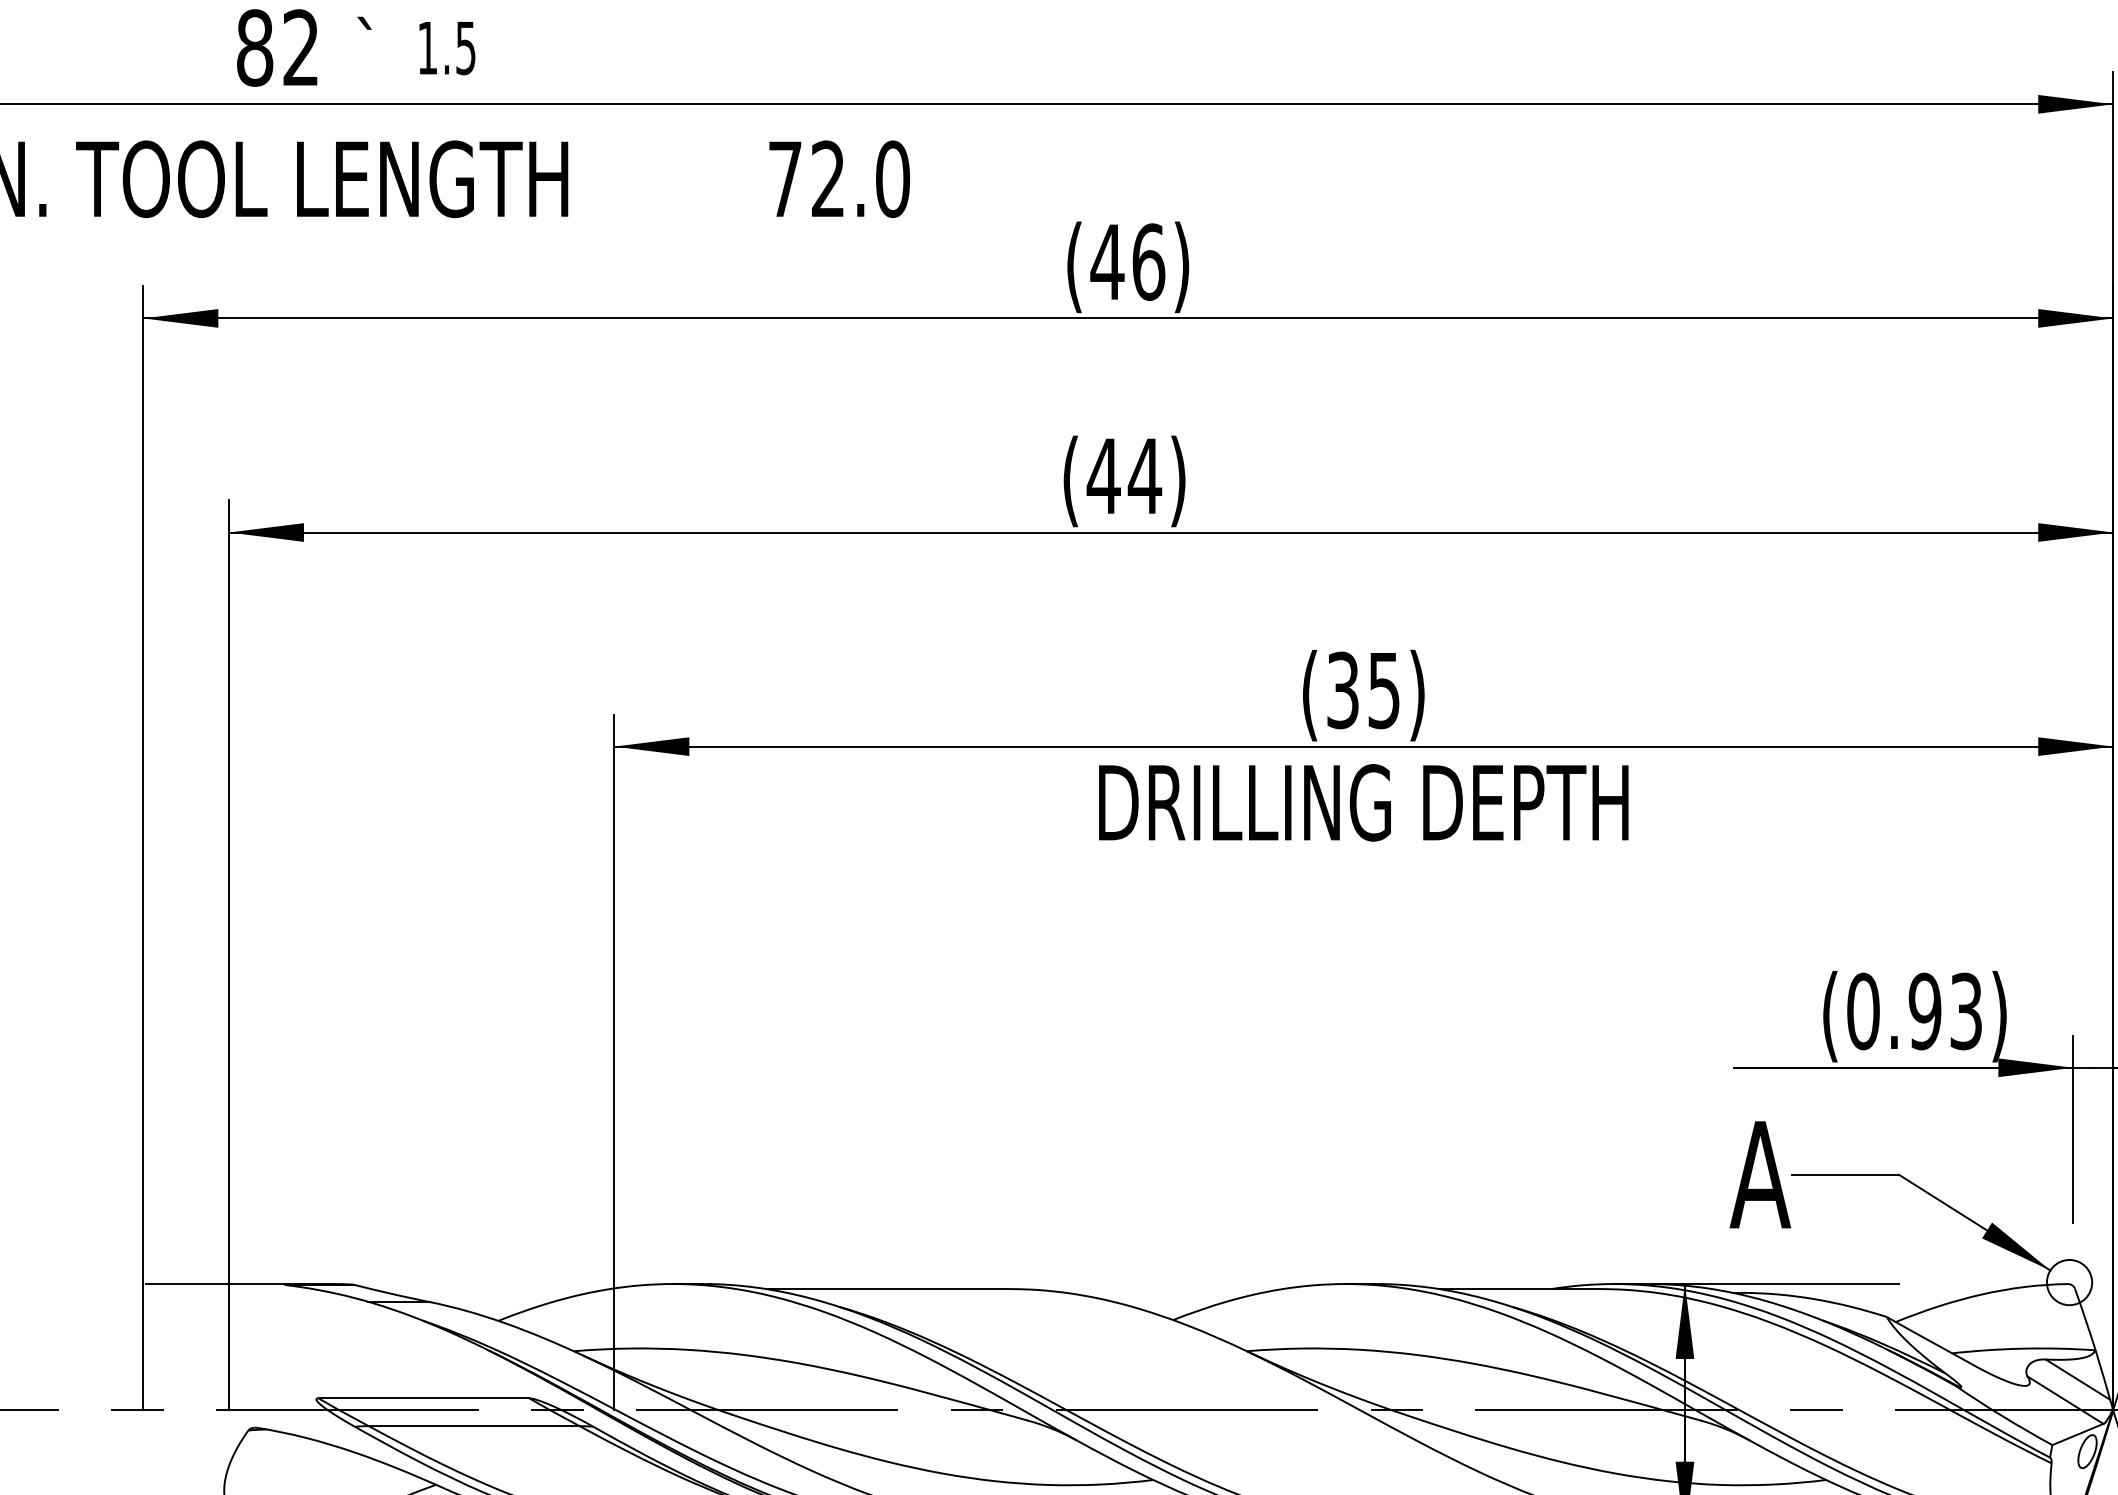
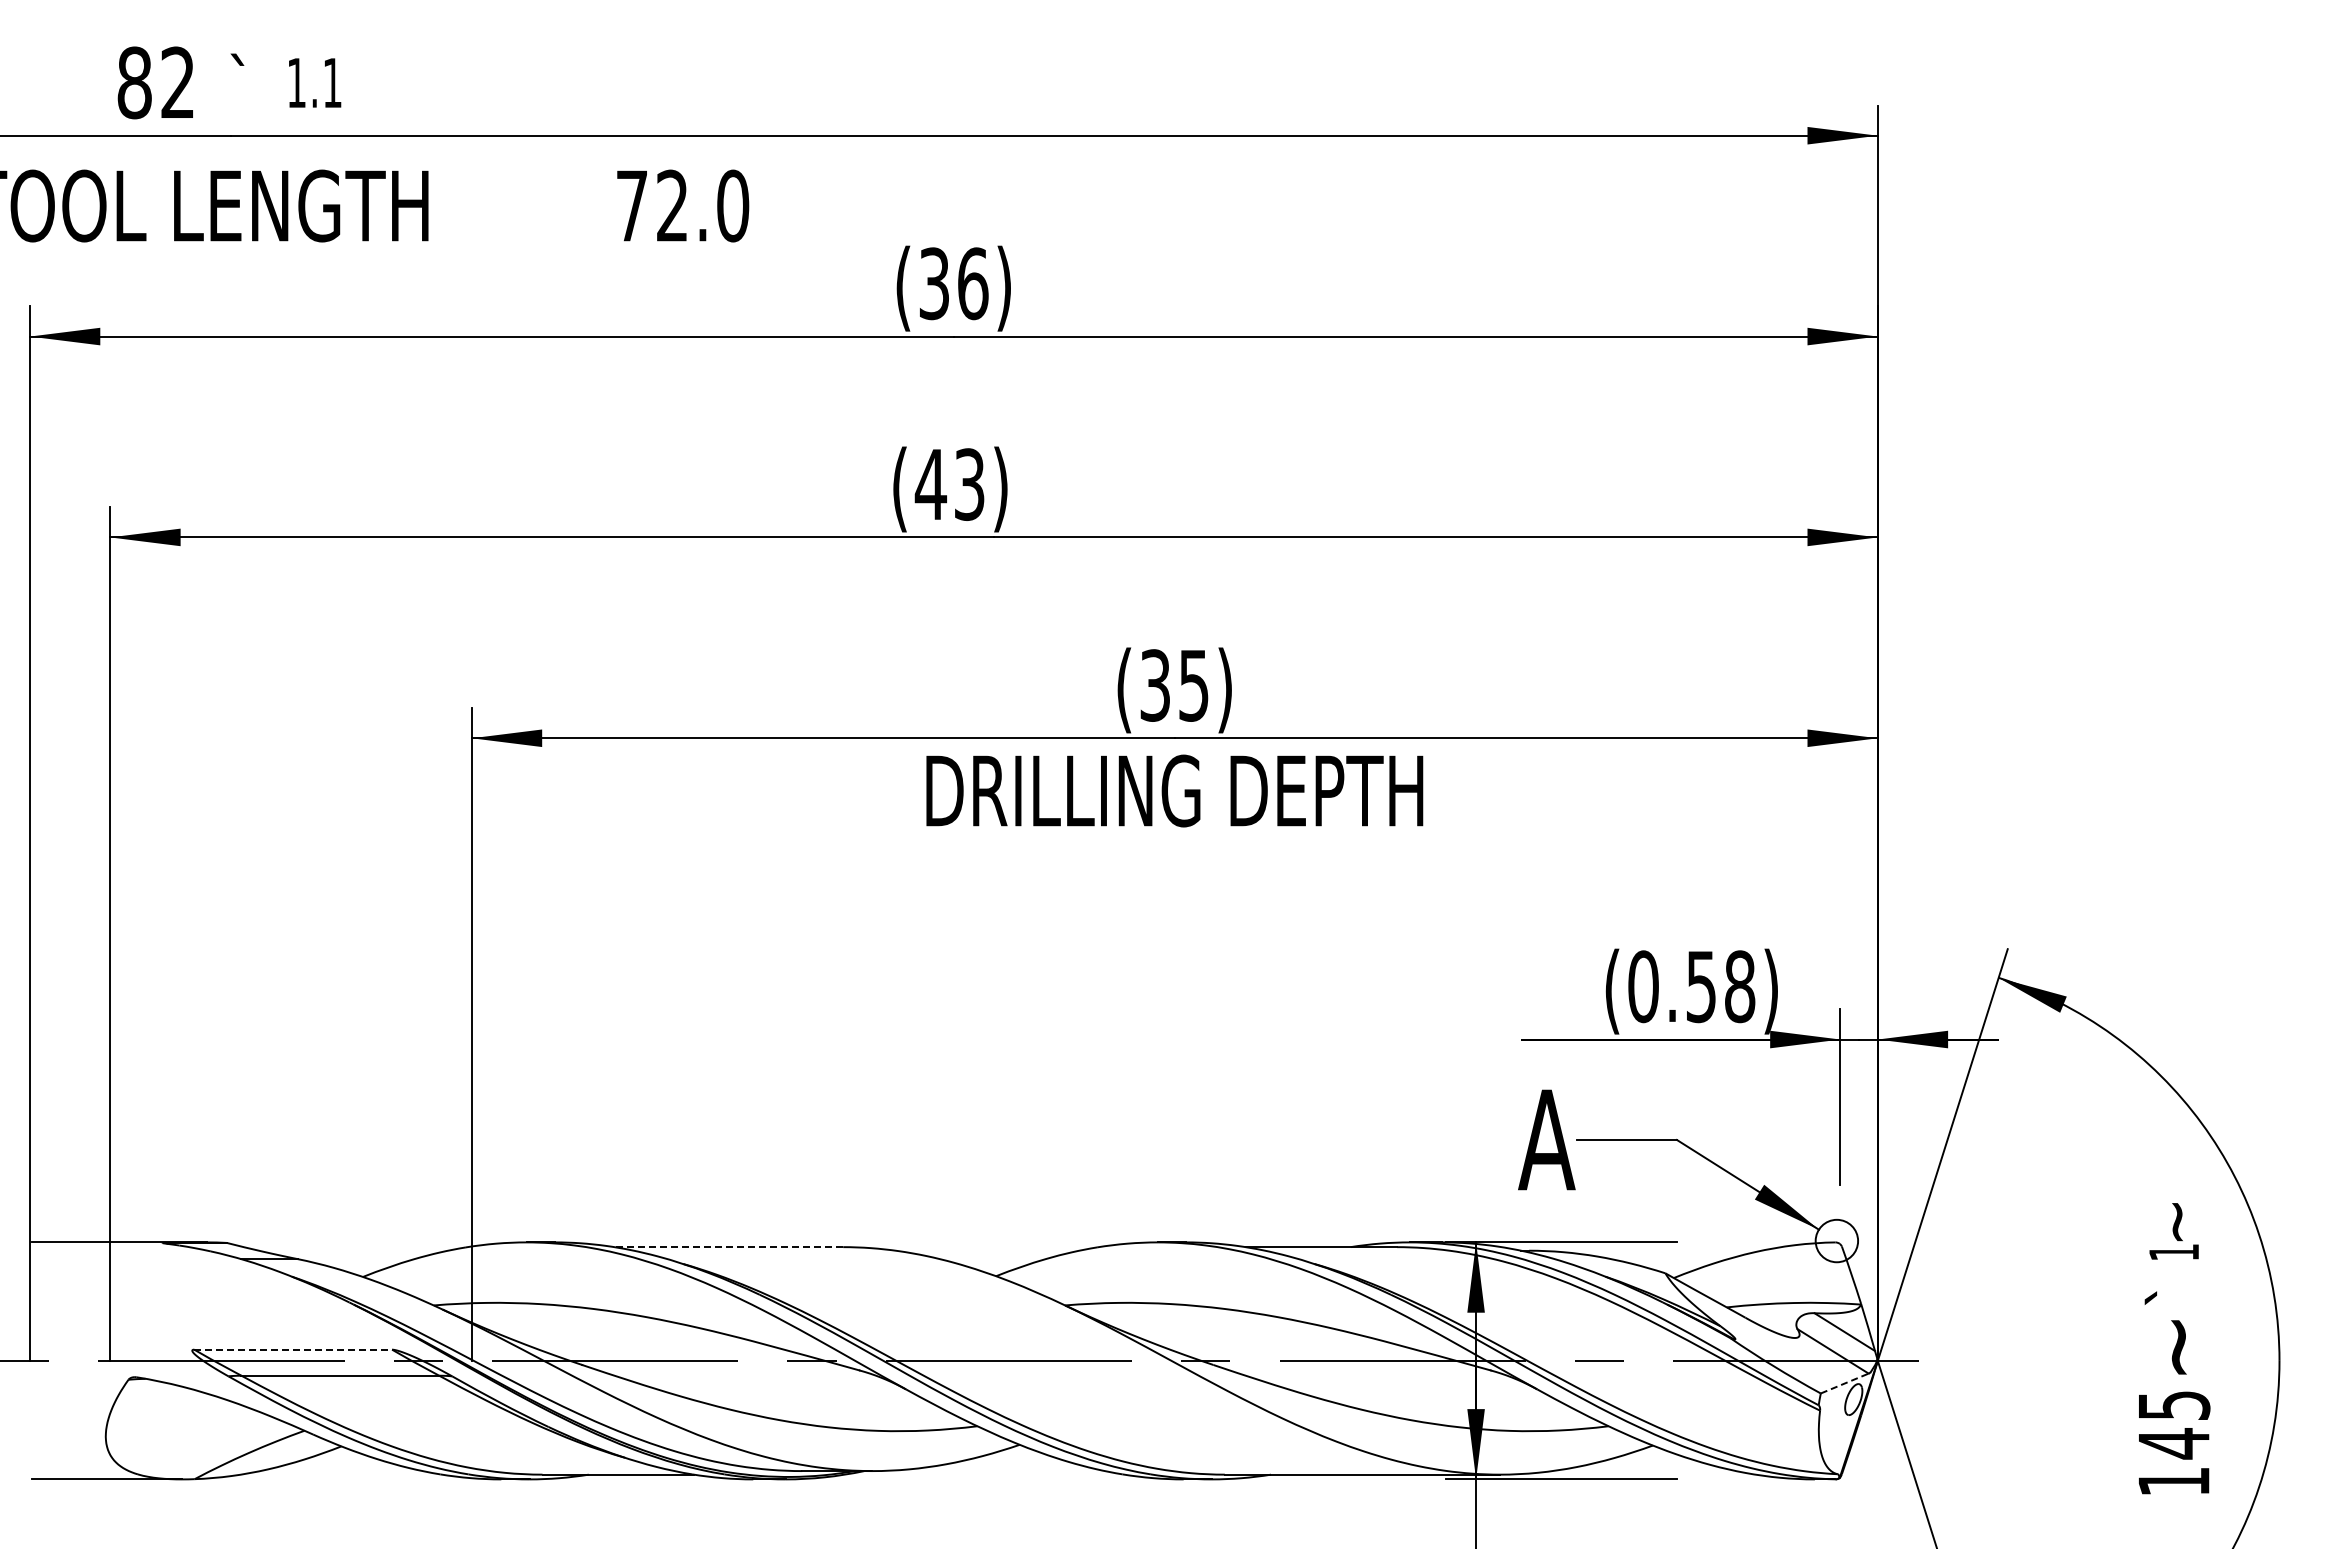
text: (465, 48) -> (332, 83), 1.5 -> 1.1
text: (1107, 261) -> (934, 283), (46) -> (36)
text: (1144, 476) -> (969, 484), (44) -> (43)
text: (1945, 1011) -> (1720, 986), (0.93) -> (0.58)
line: (888, 1289) -> (728, 1247), solid -> dashed
line: (424, 1398) -> (293, 1349), solid -> dashed
line: (2077, 1434) -> (1844, 1383), solid -> dashed

